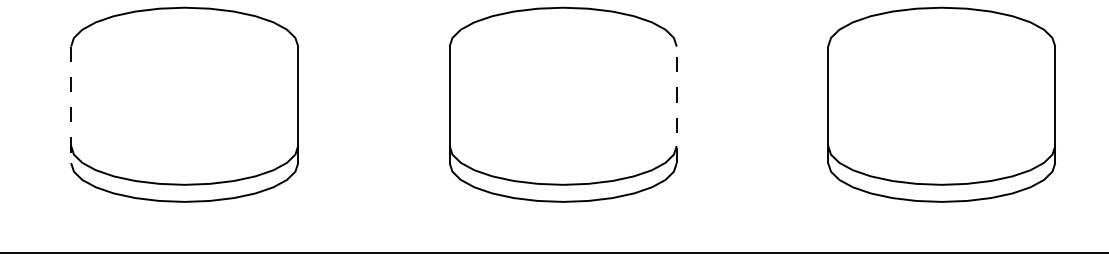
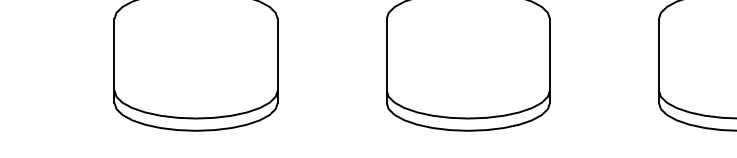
line: (676, 104) -> (549, 60), dashed -> solid
line: (71, 105) -> (114, 61), dashed -> solid

